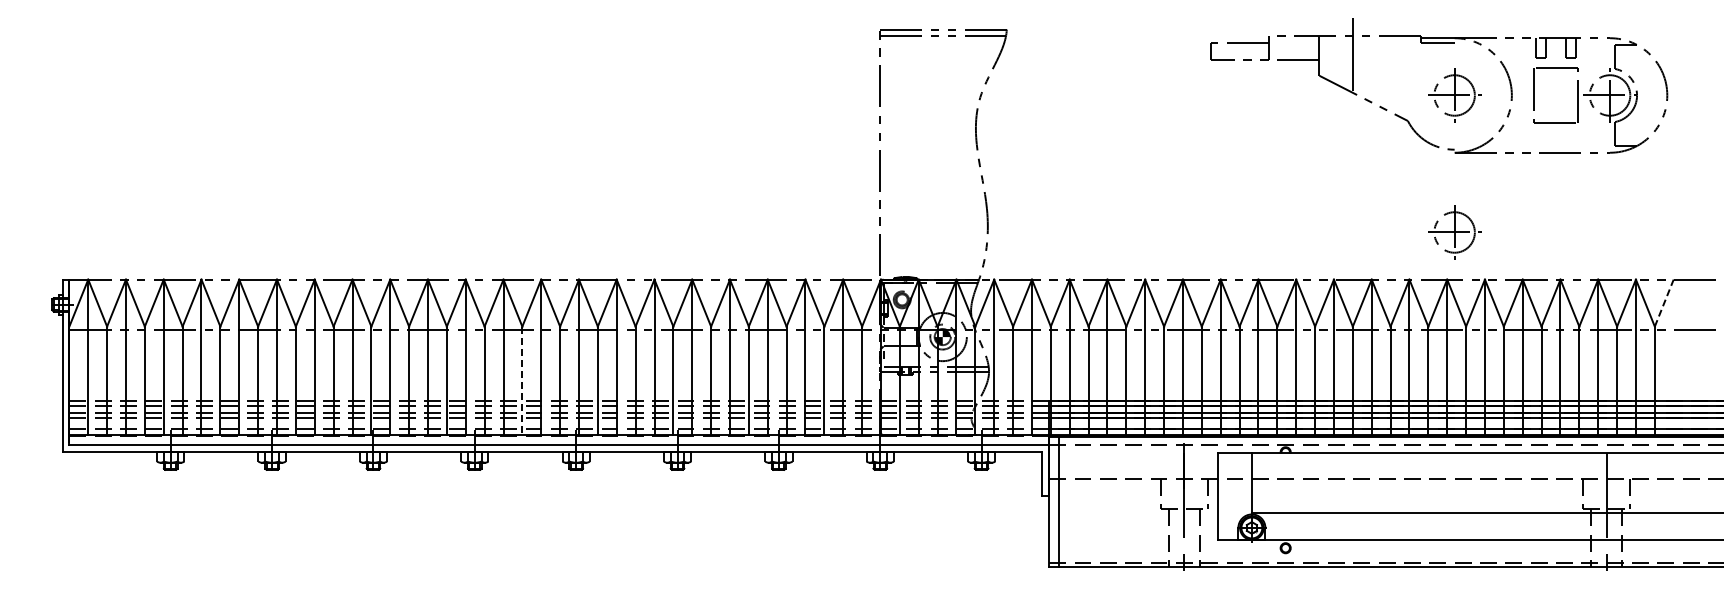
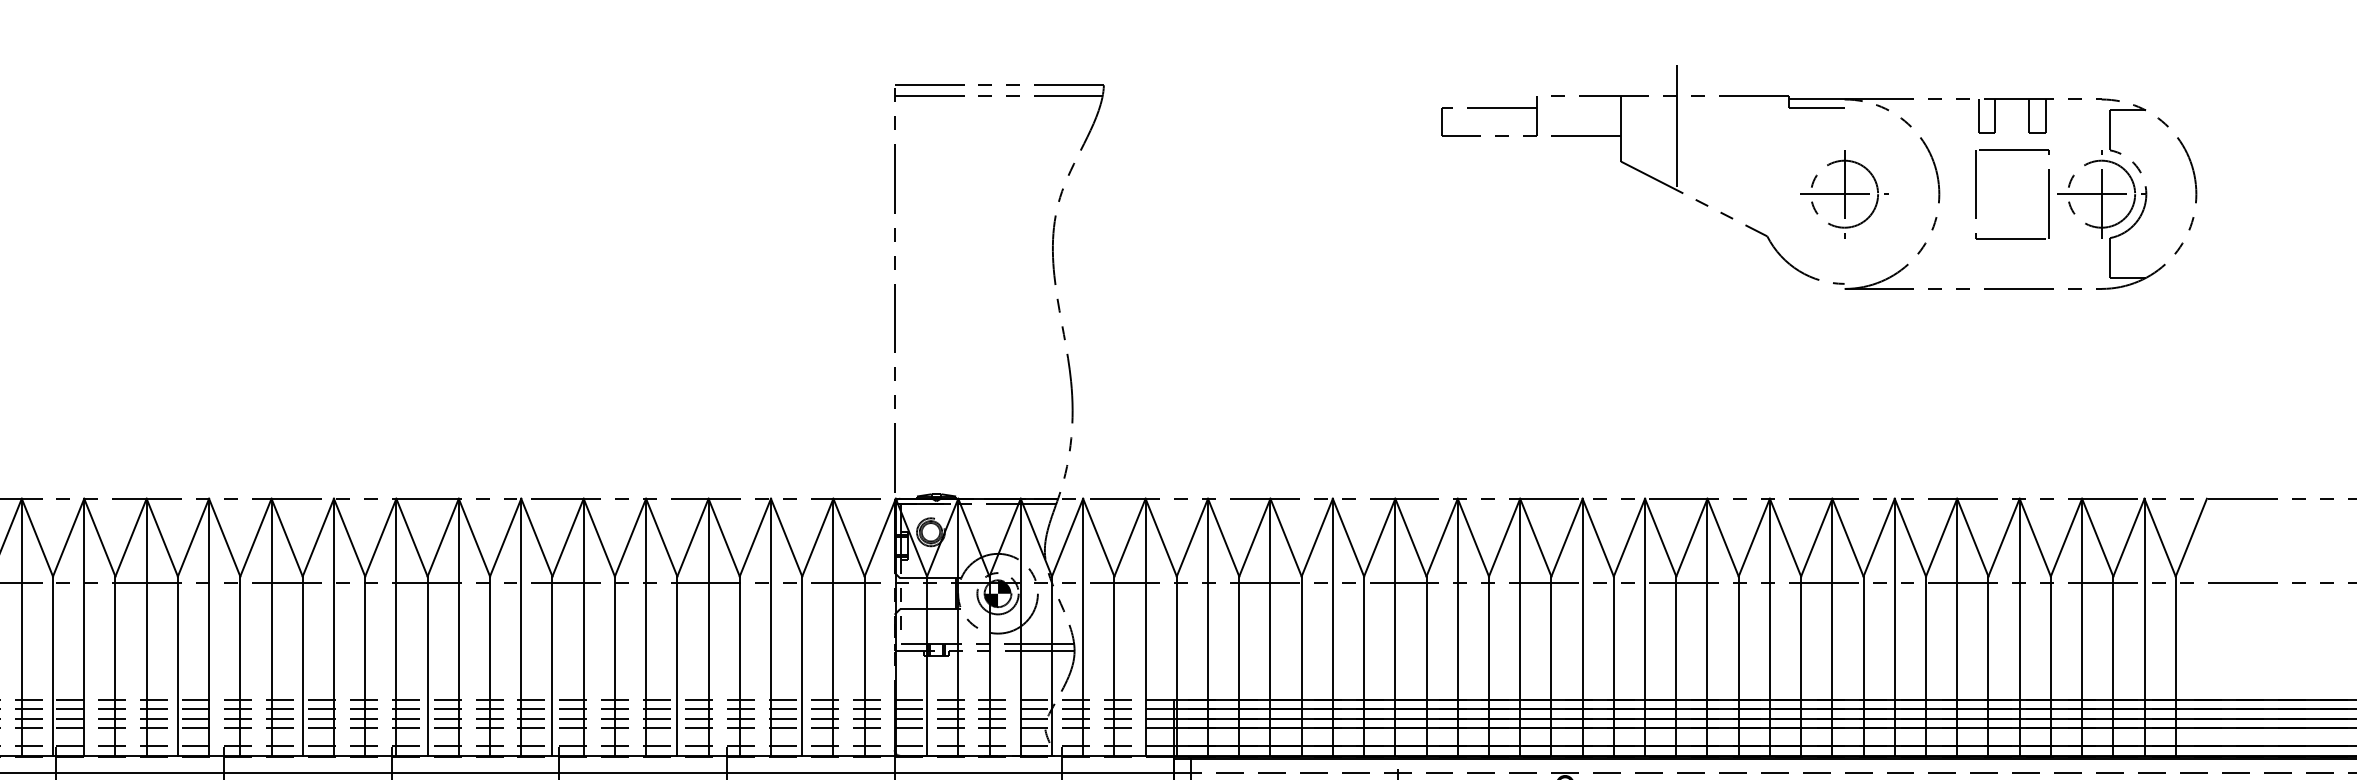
part: (1454, 232) -> (1844, 420), removed
line: (1664, 302) -> (2191, 536), dashed -> solid
line: (522, 381) -> (302, 667), dashed -> solid

